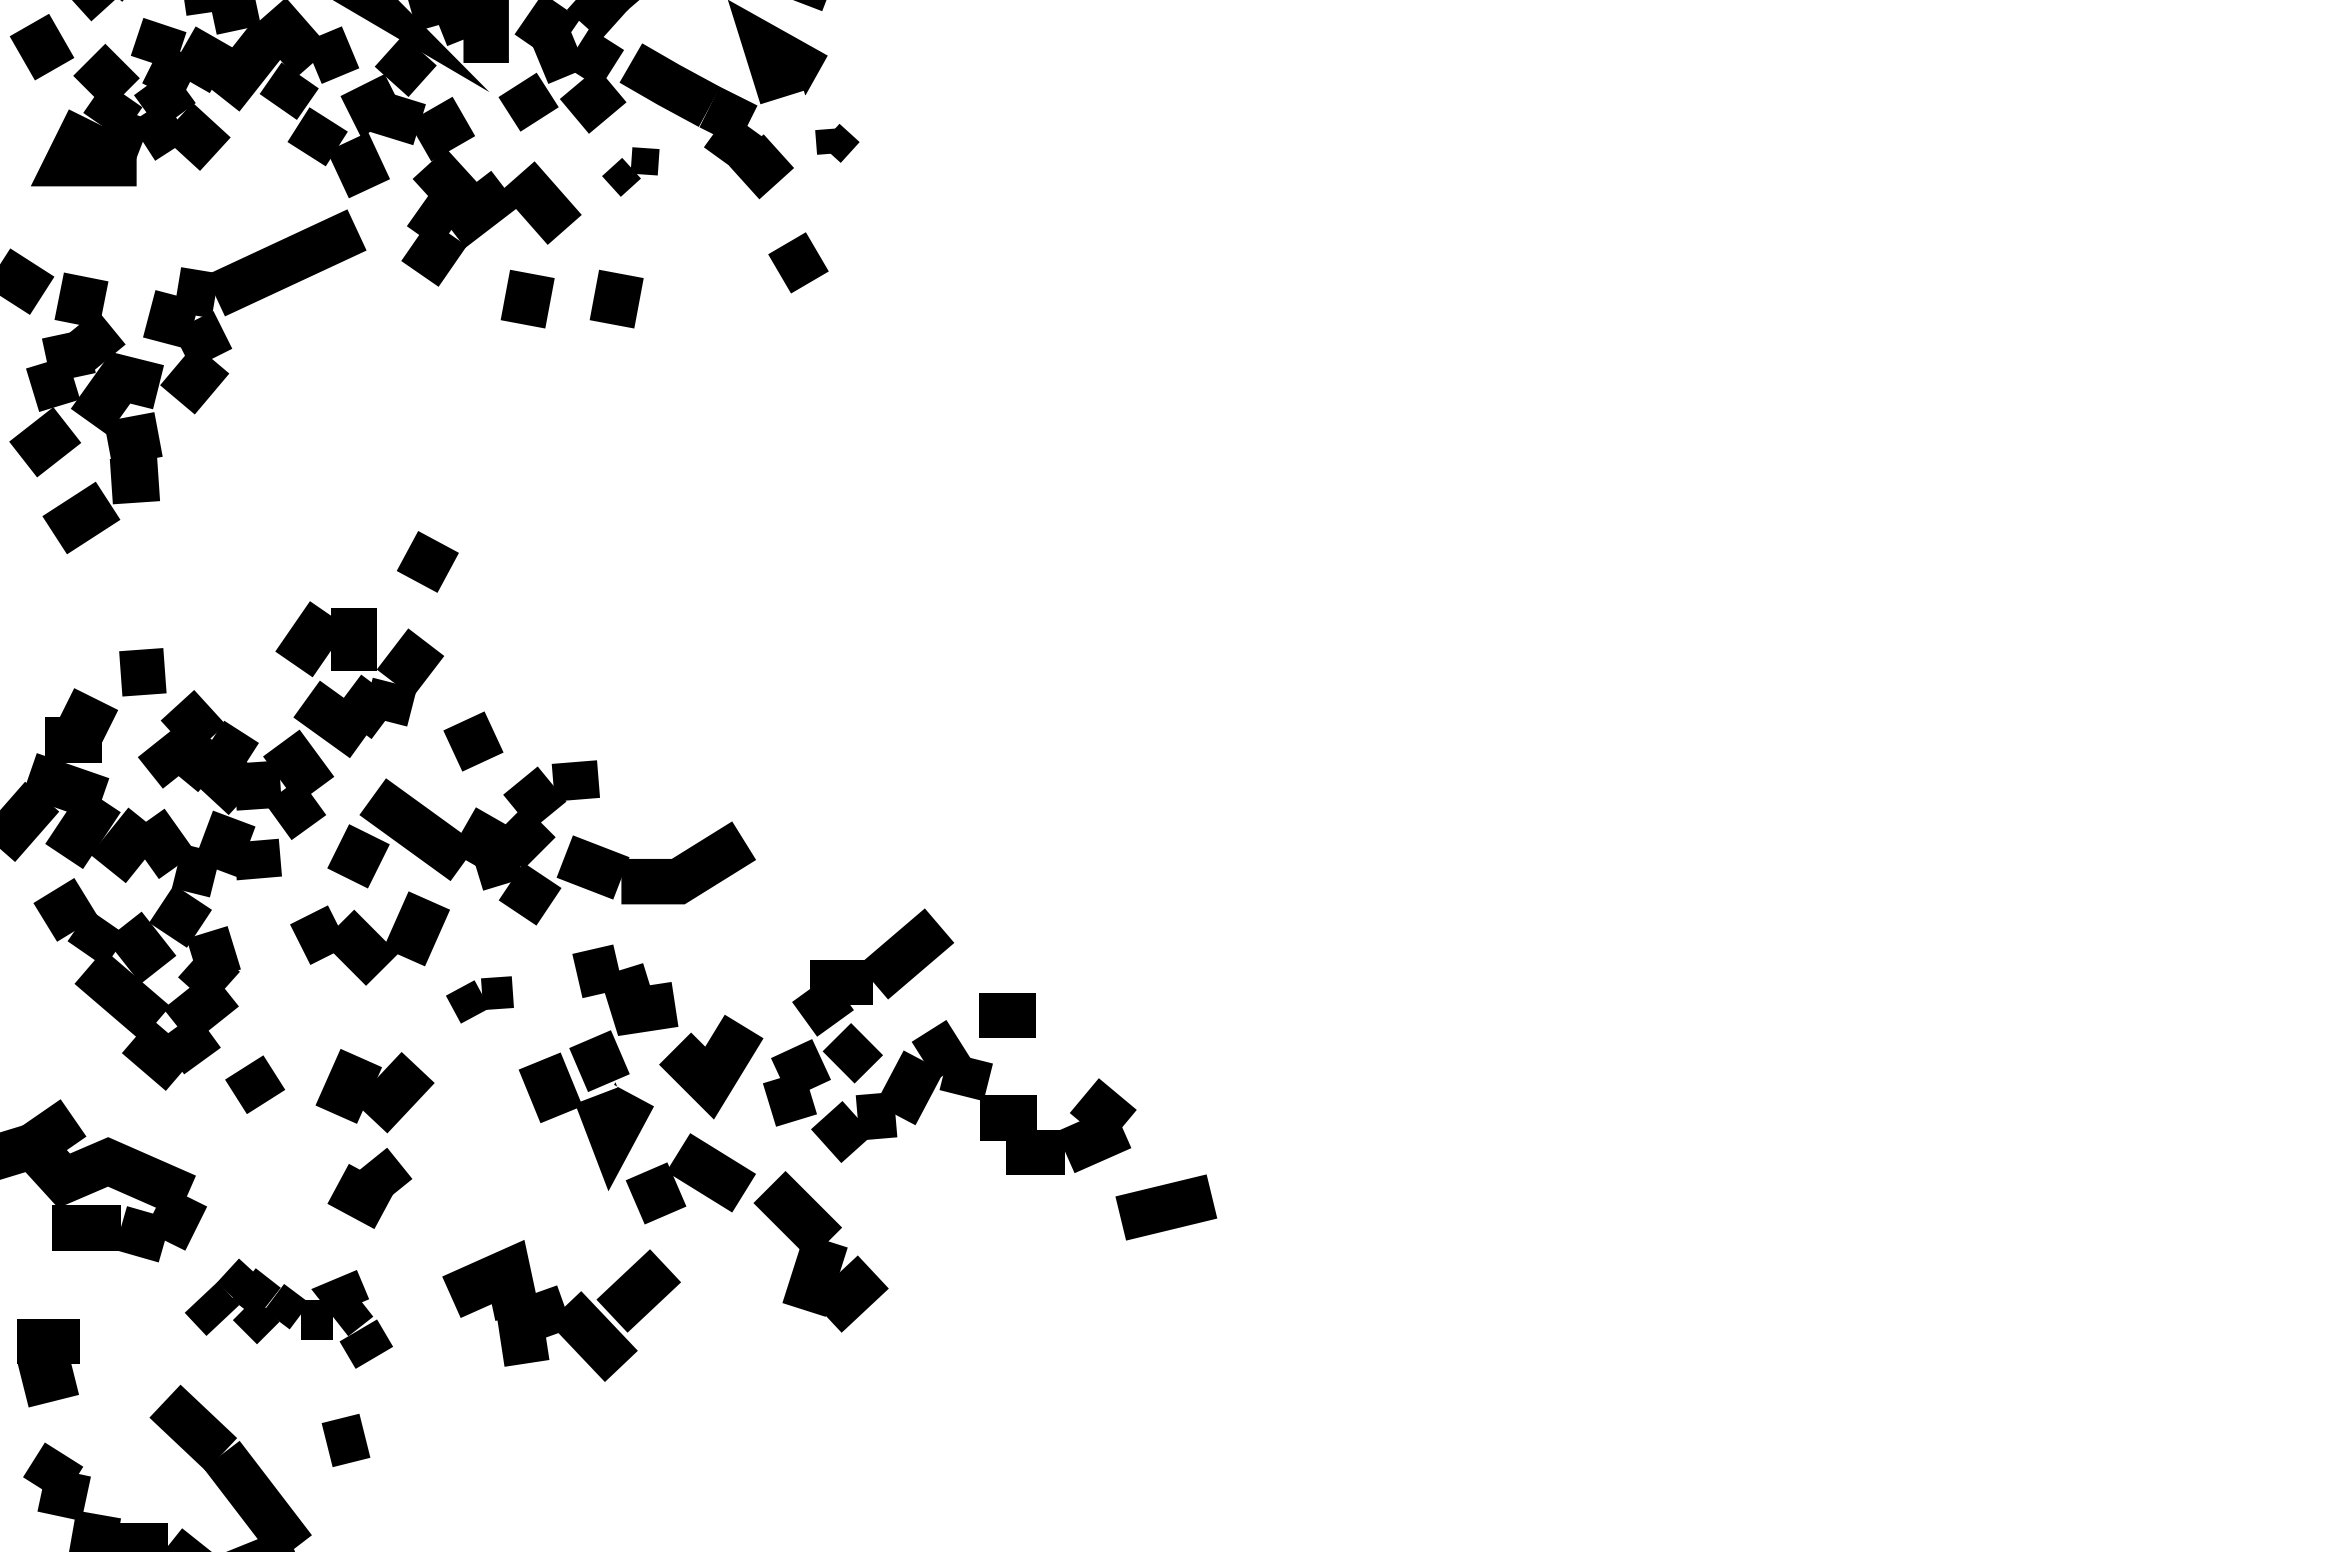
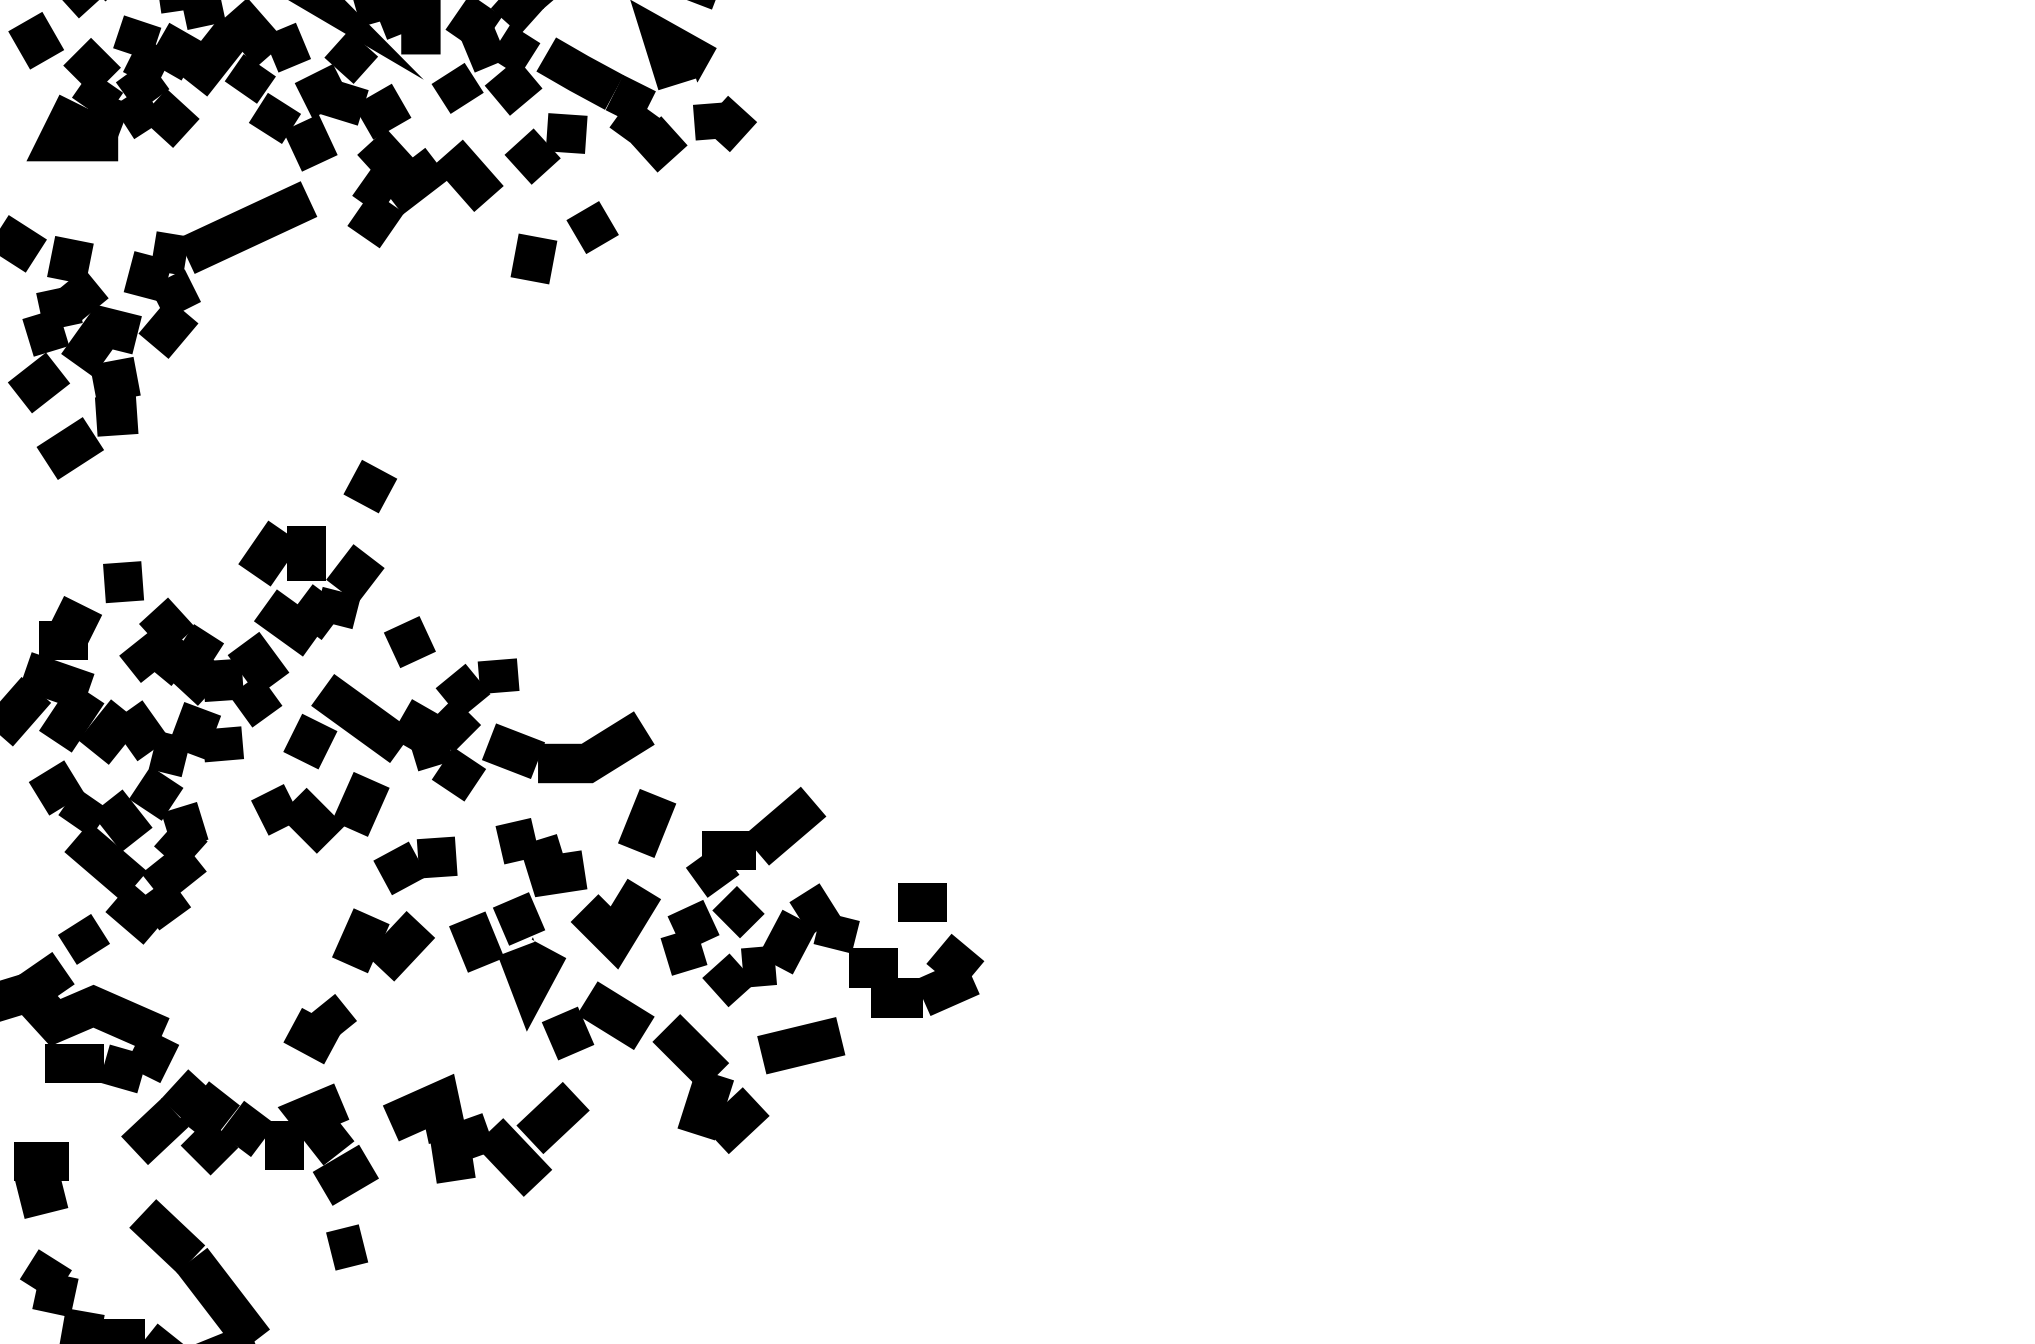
part: (837, 143) -> (725, 124), size x1.67
part: (630, 171) -> (545, 148), size x1.67
line: (798, 262) -> (592, 227), moved
line: (527, 298) -> (456, 258), removed
line: (746, 950) -> (646, 823), added
part: (479, 999) -> (415, 865), size x1.43
line: (1007, 1015) -> (922, 902), moved
line: (254, 1084) -> (83, 939), moved
part: (374, 1091) -> (383, 945), moved
line: (1166, 1207) -> (801, 1045), moved
part: (288, 1313) -> (249, 1137), size x1.43
line: (345, 1440) -> (346, 1247), moved

